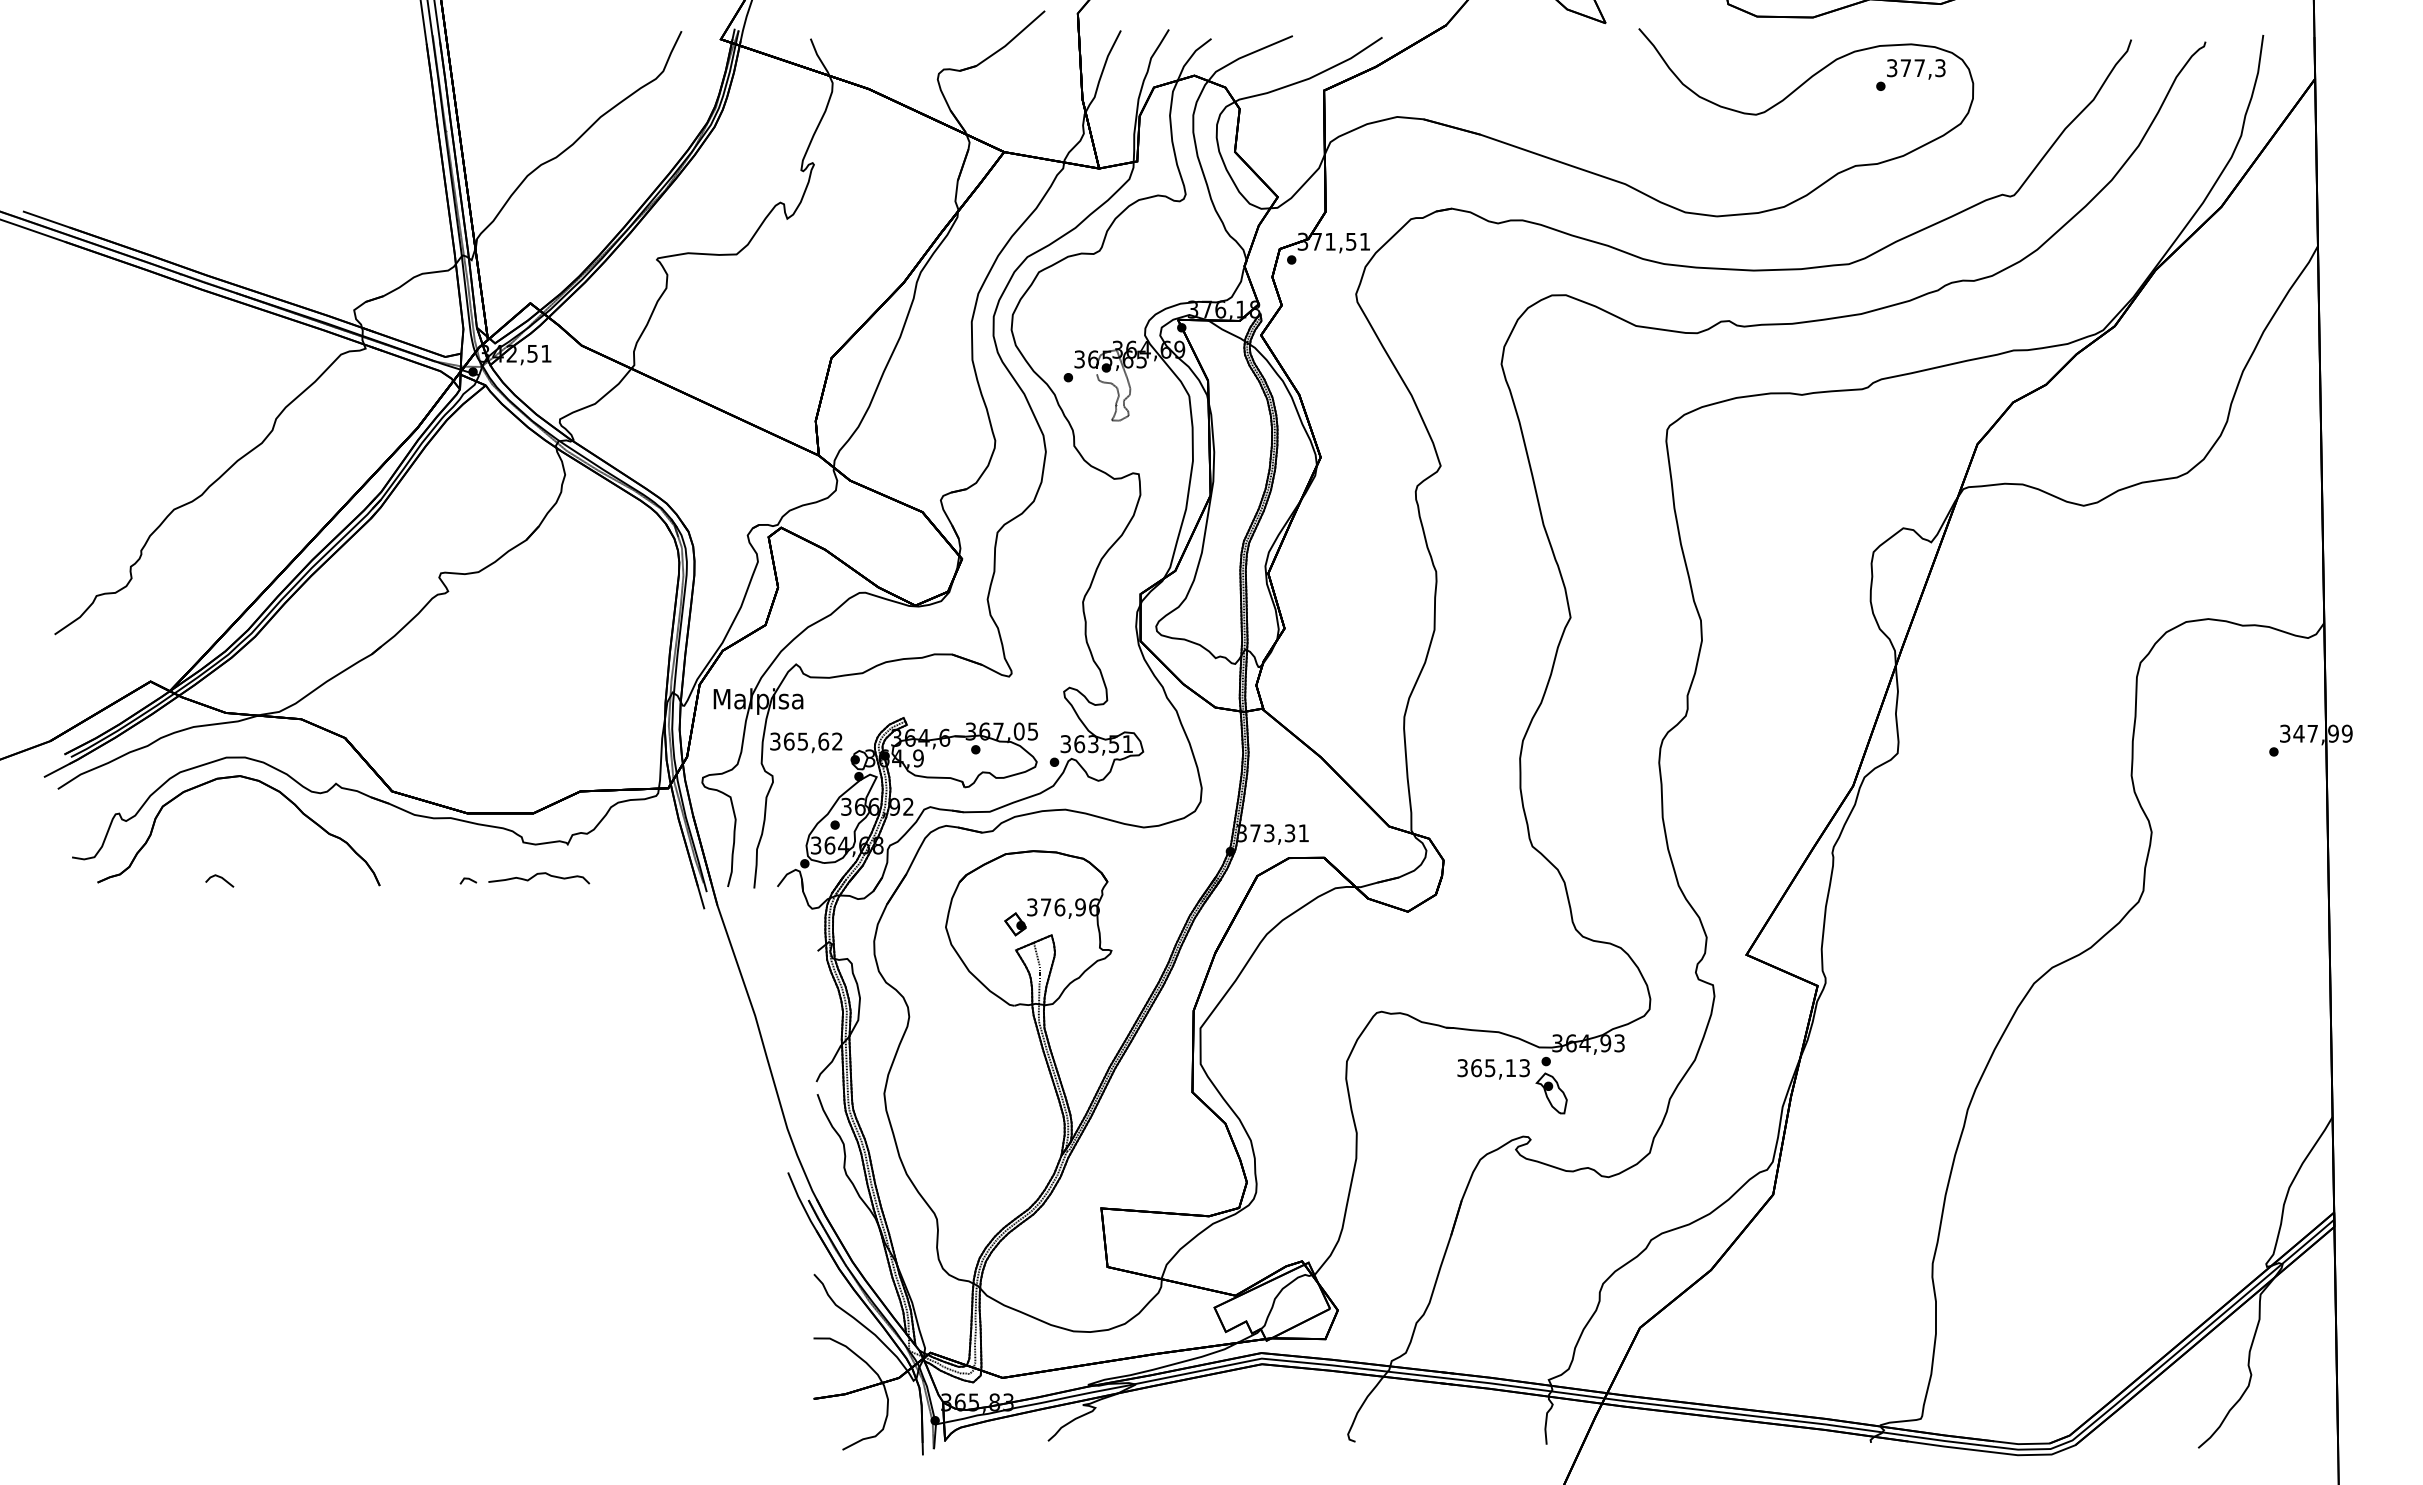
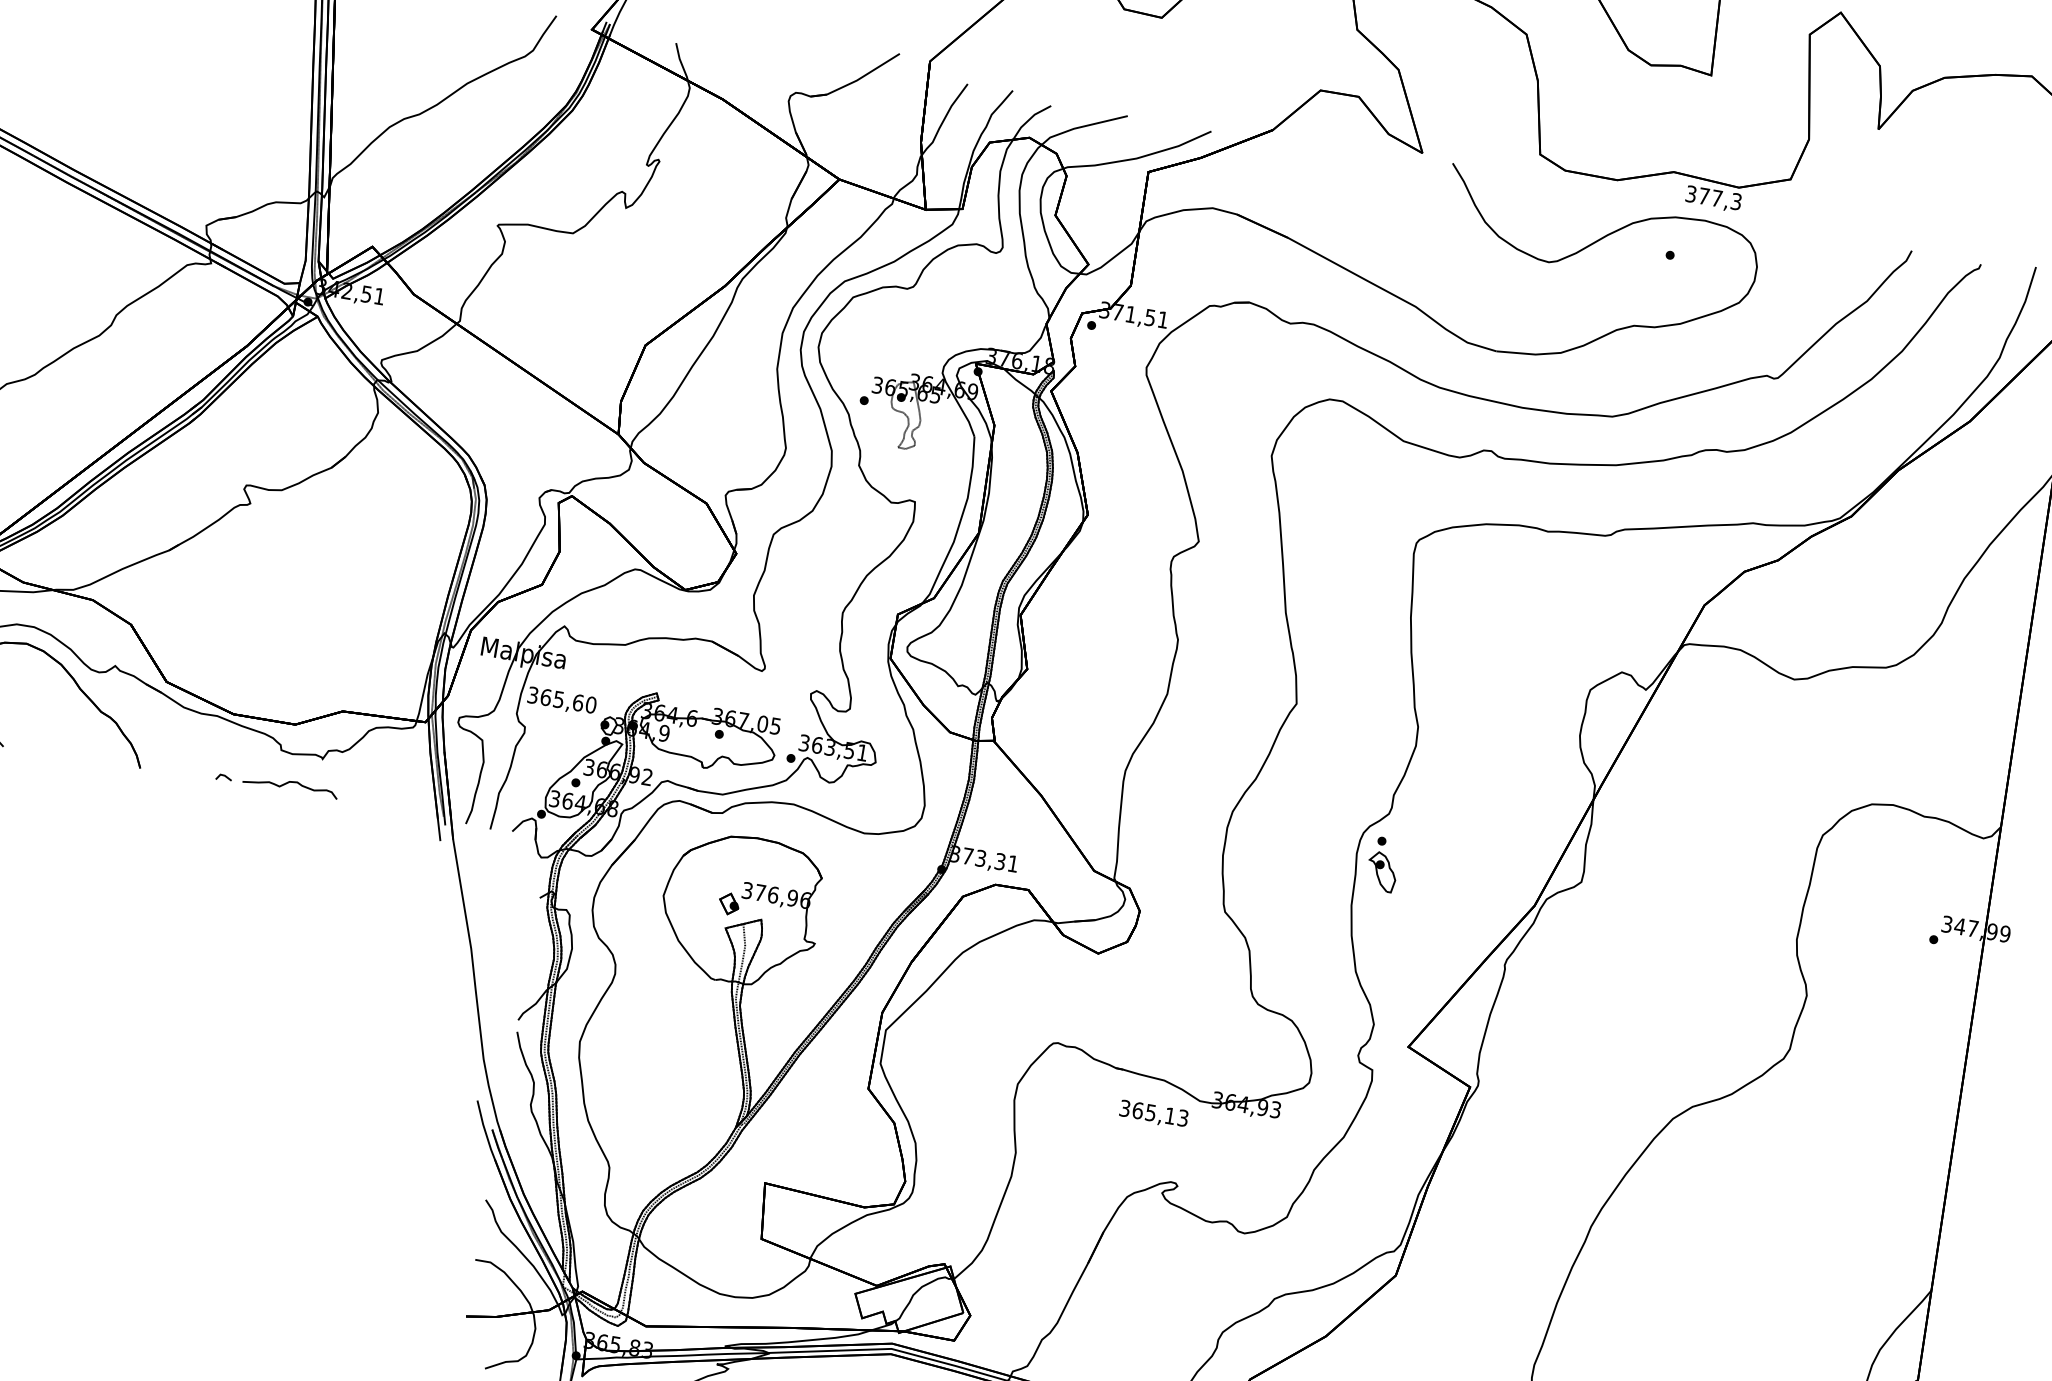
text: (1916, 69) -> (1713, 199), moved
text: (837, 741) -> (591, 704), 365,62 -> 365,60
part: (1551, 1085) -> (1383, 864), moved

